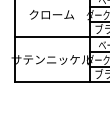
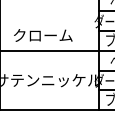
text: (51, 14) -> (42, 35), moved

